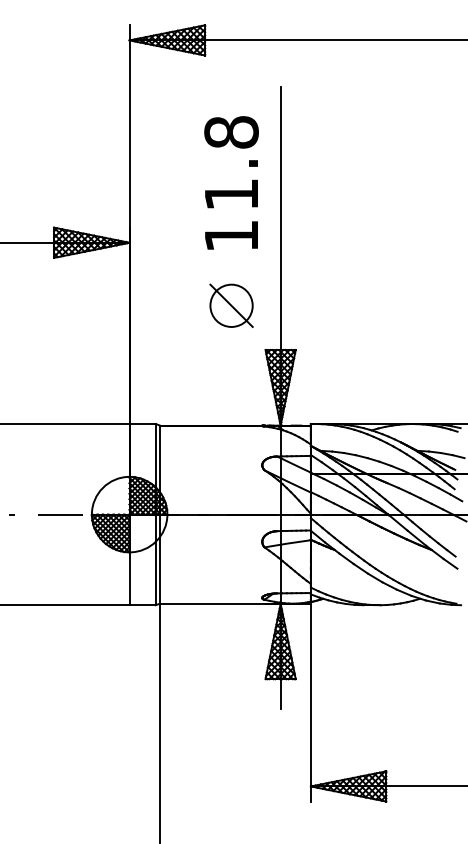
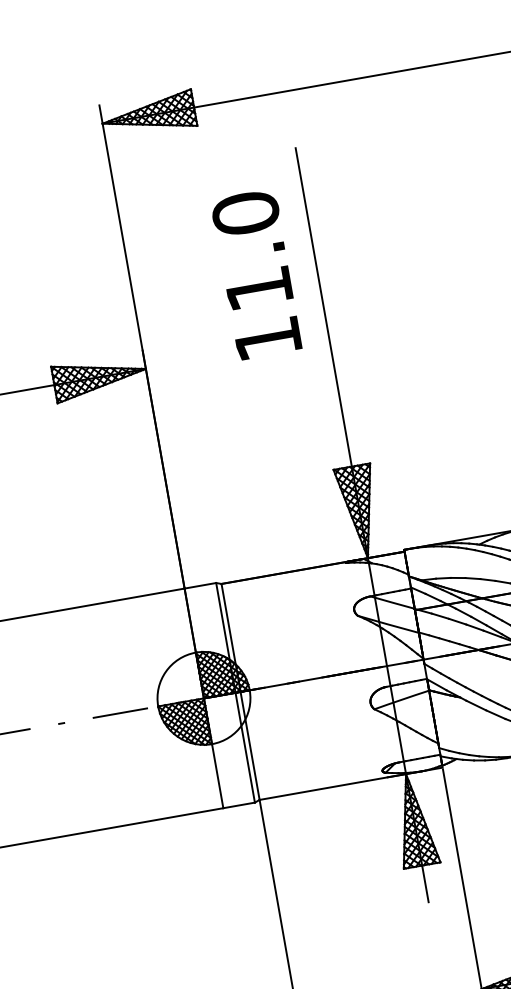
text: (231, 132) -> (245, 213), 11.8 -> 11.0
part: (231, 305) -> (282, 423), removed

